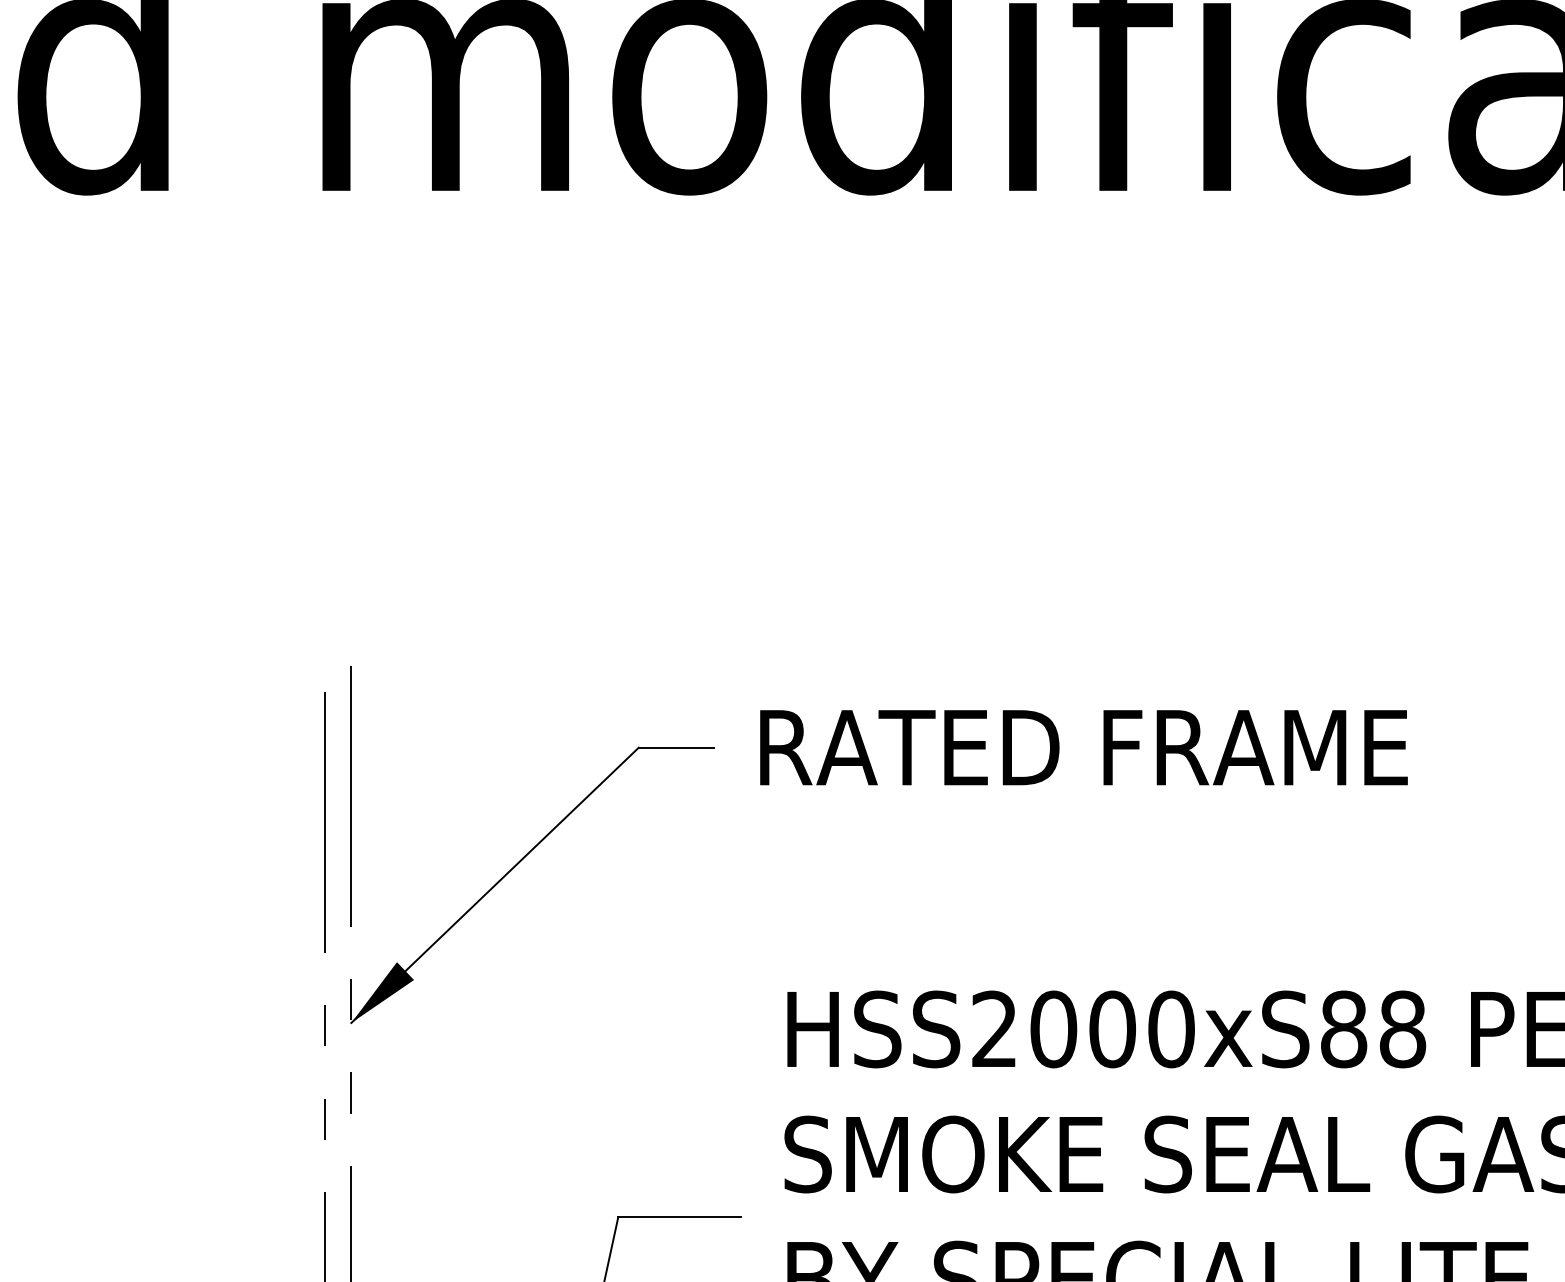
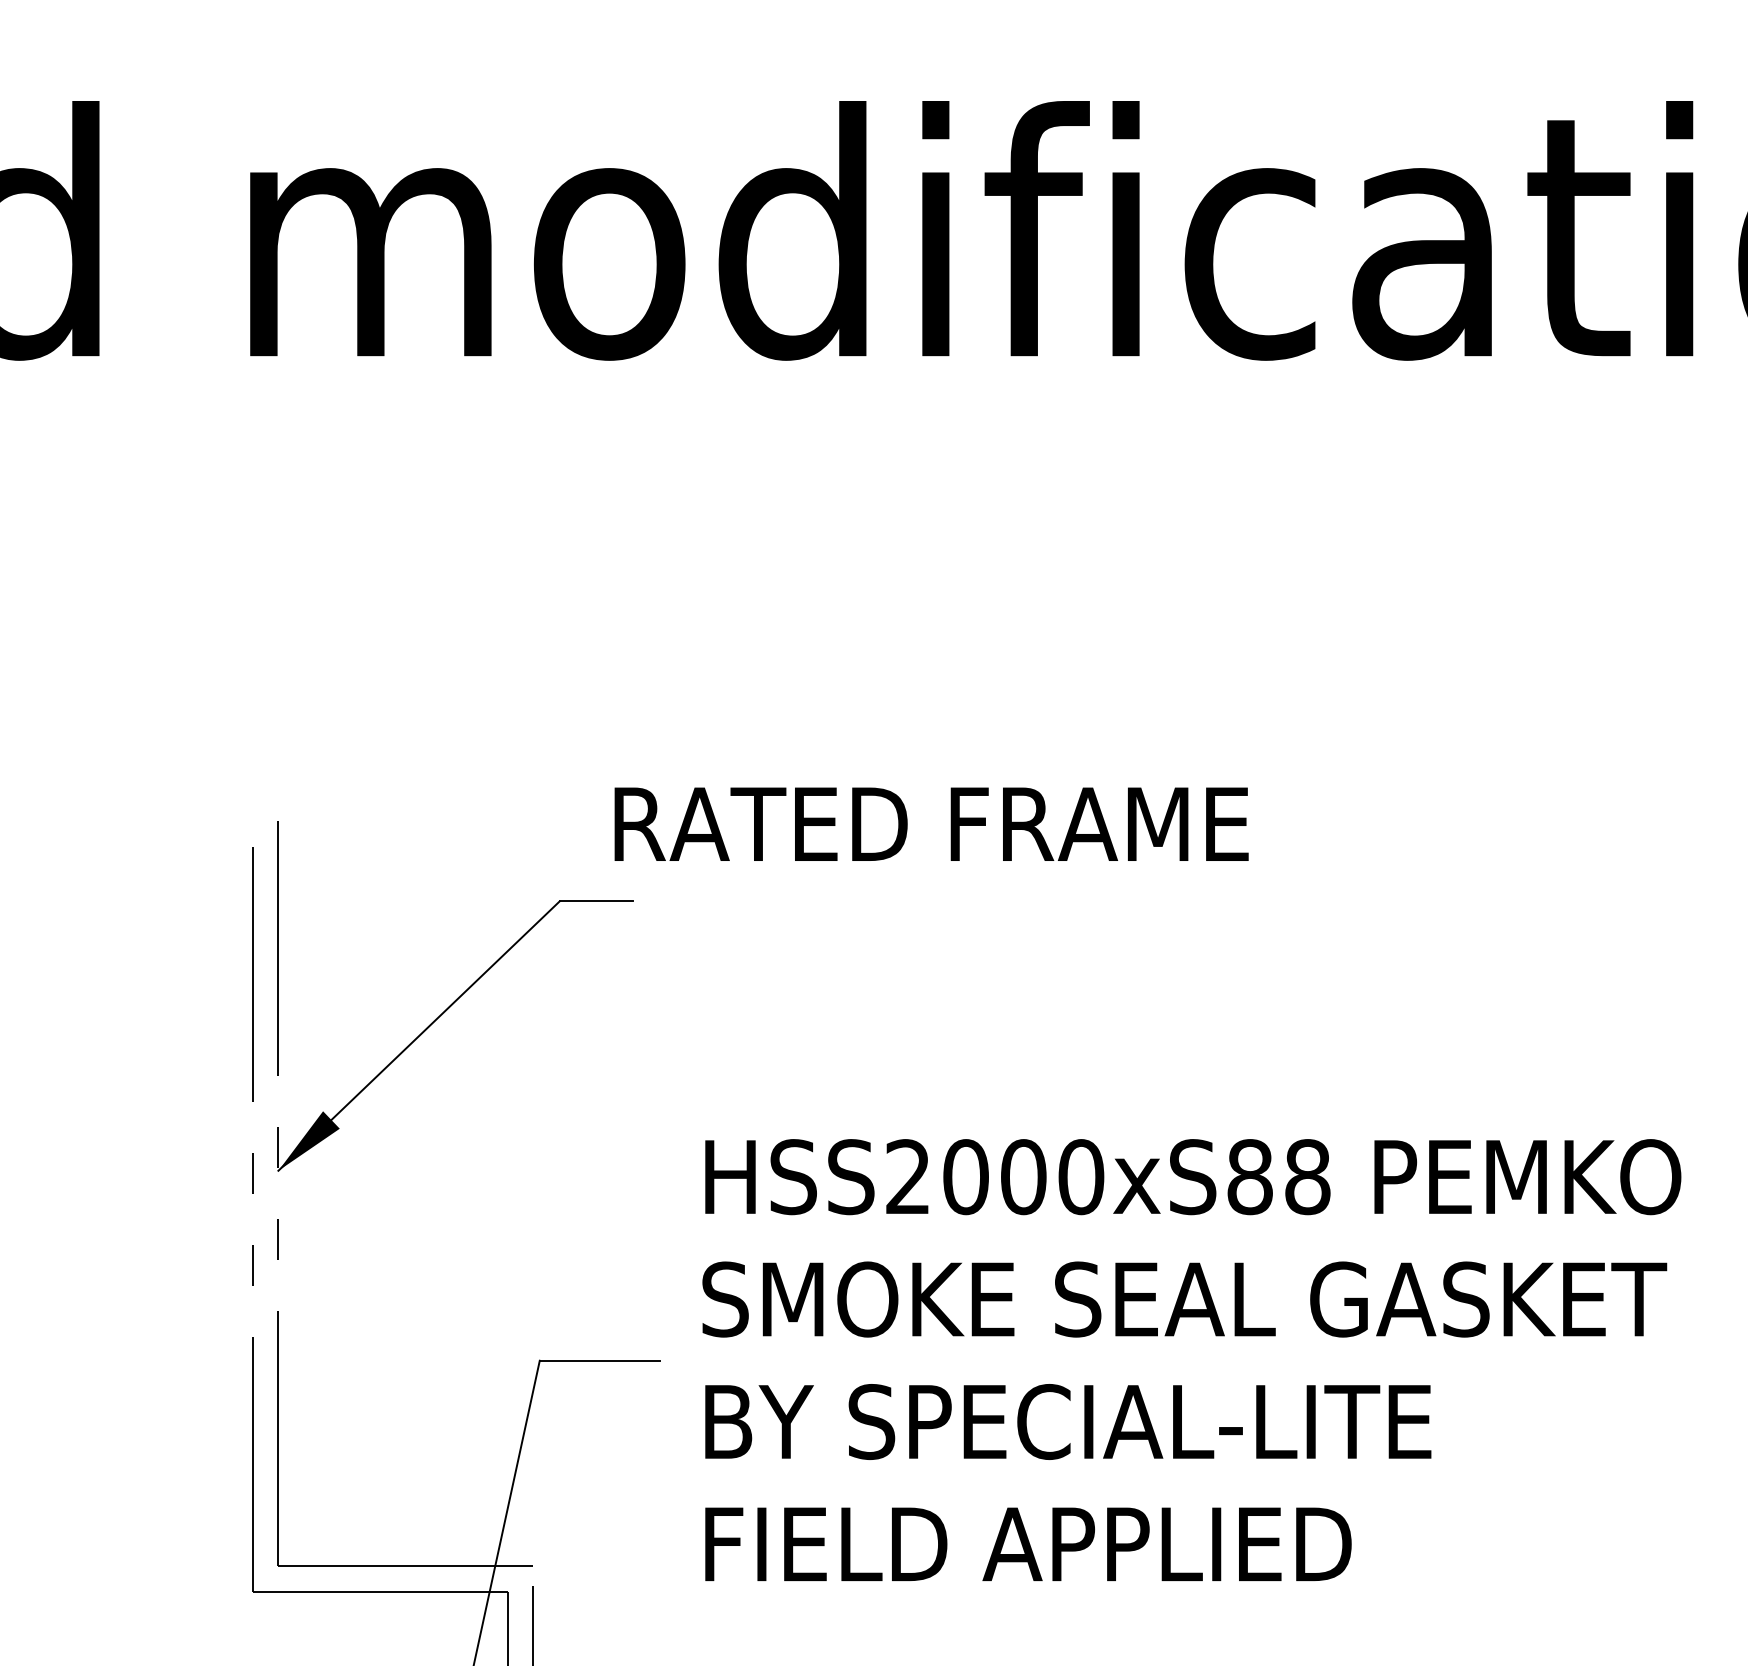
text: (1083, 746) -> (931, 823), moved

